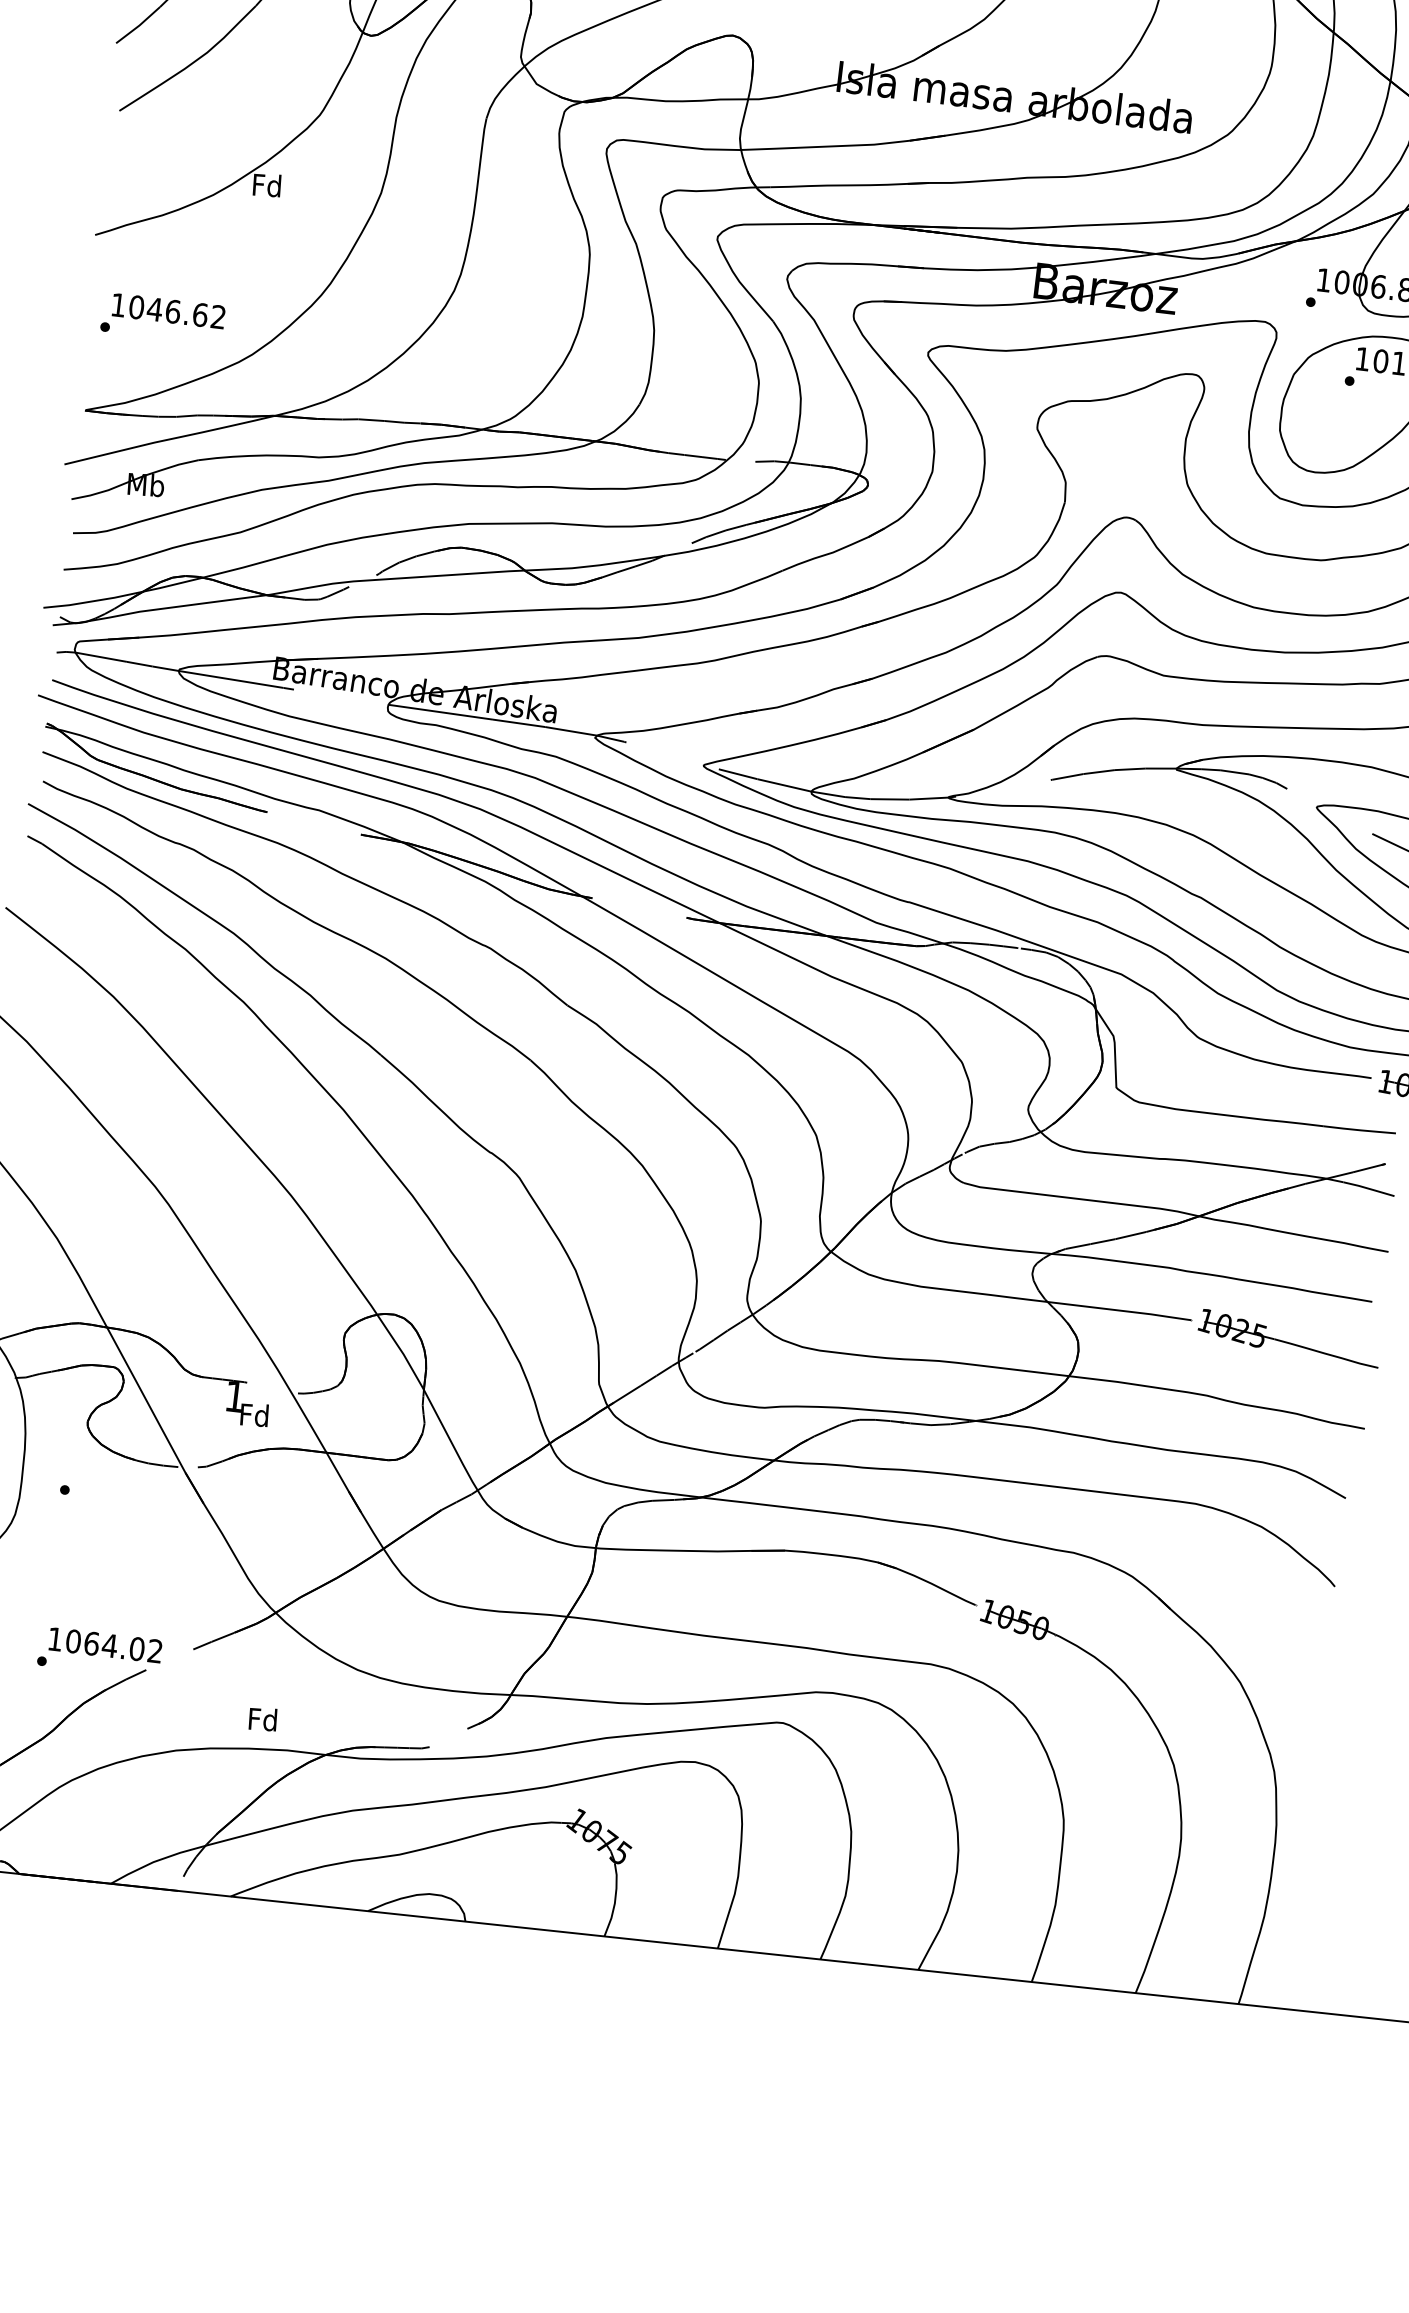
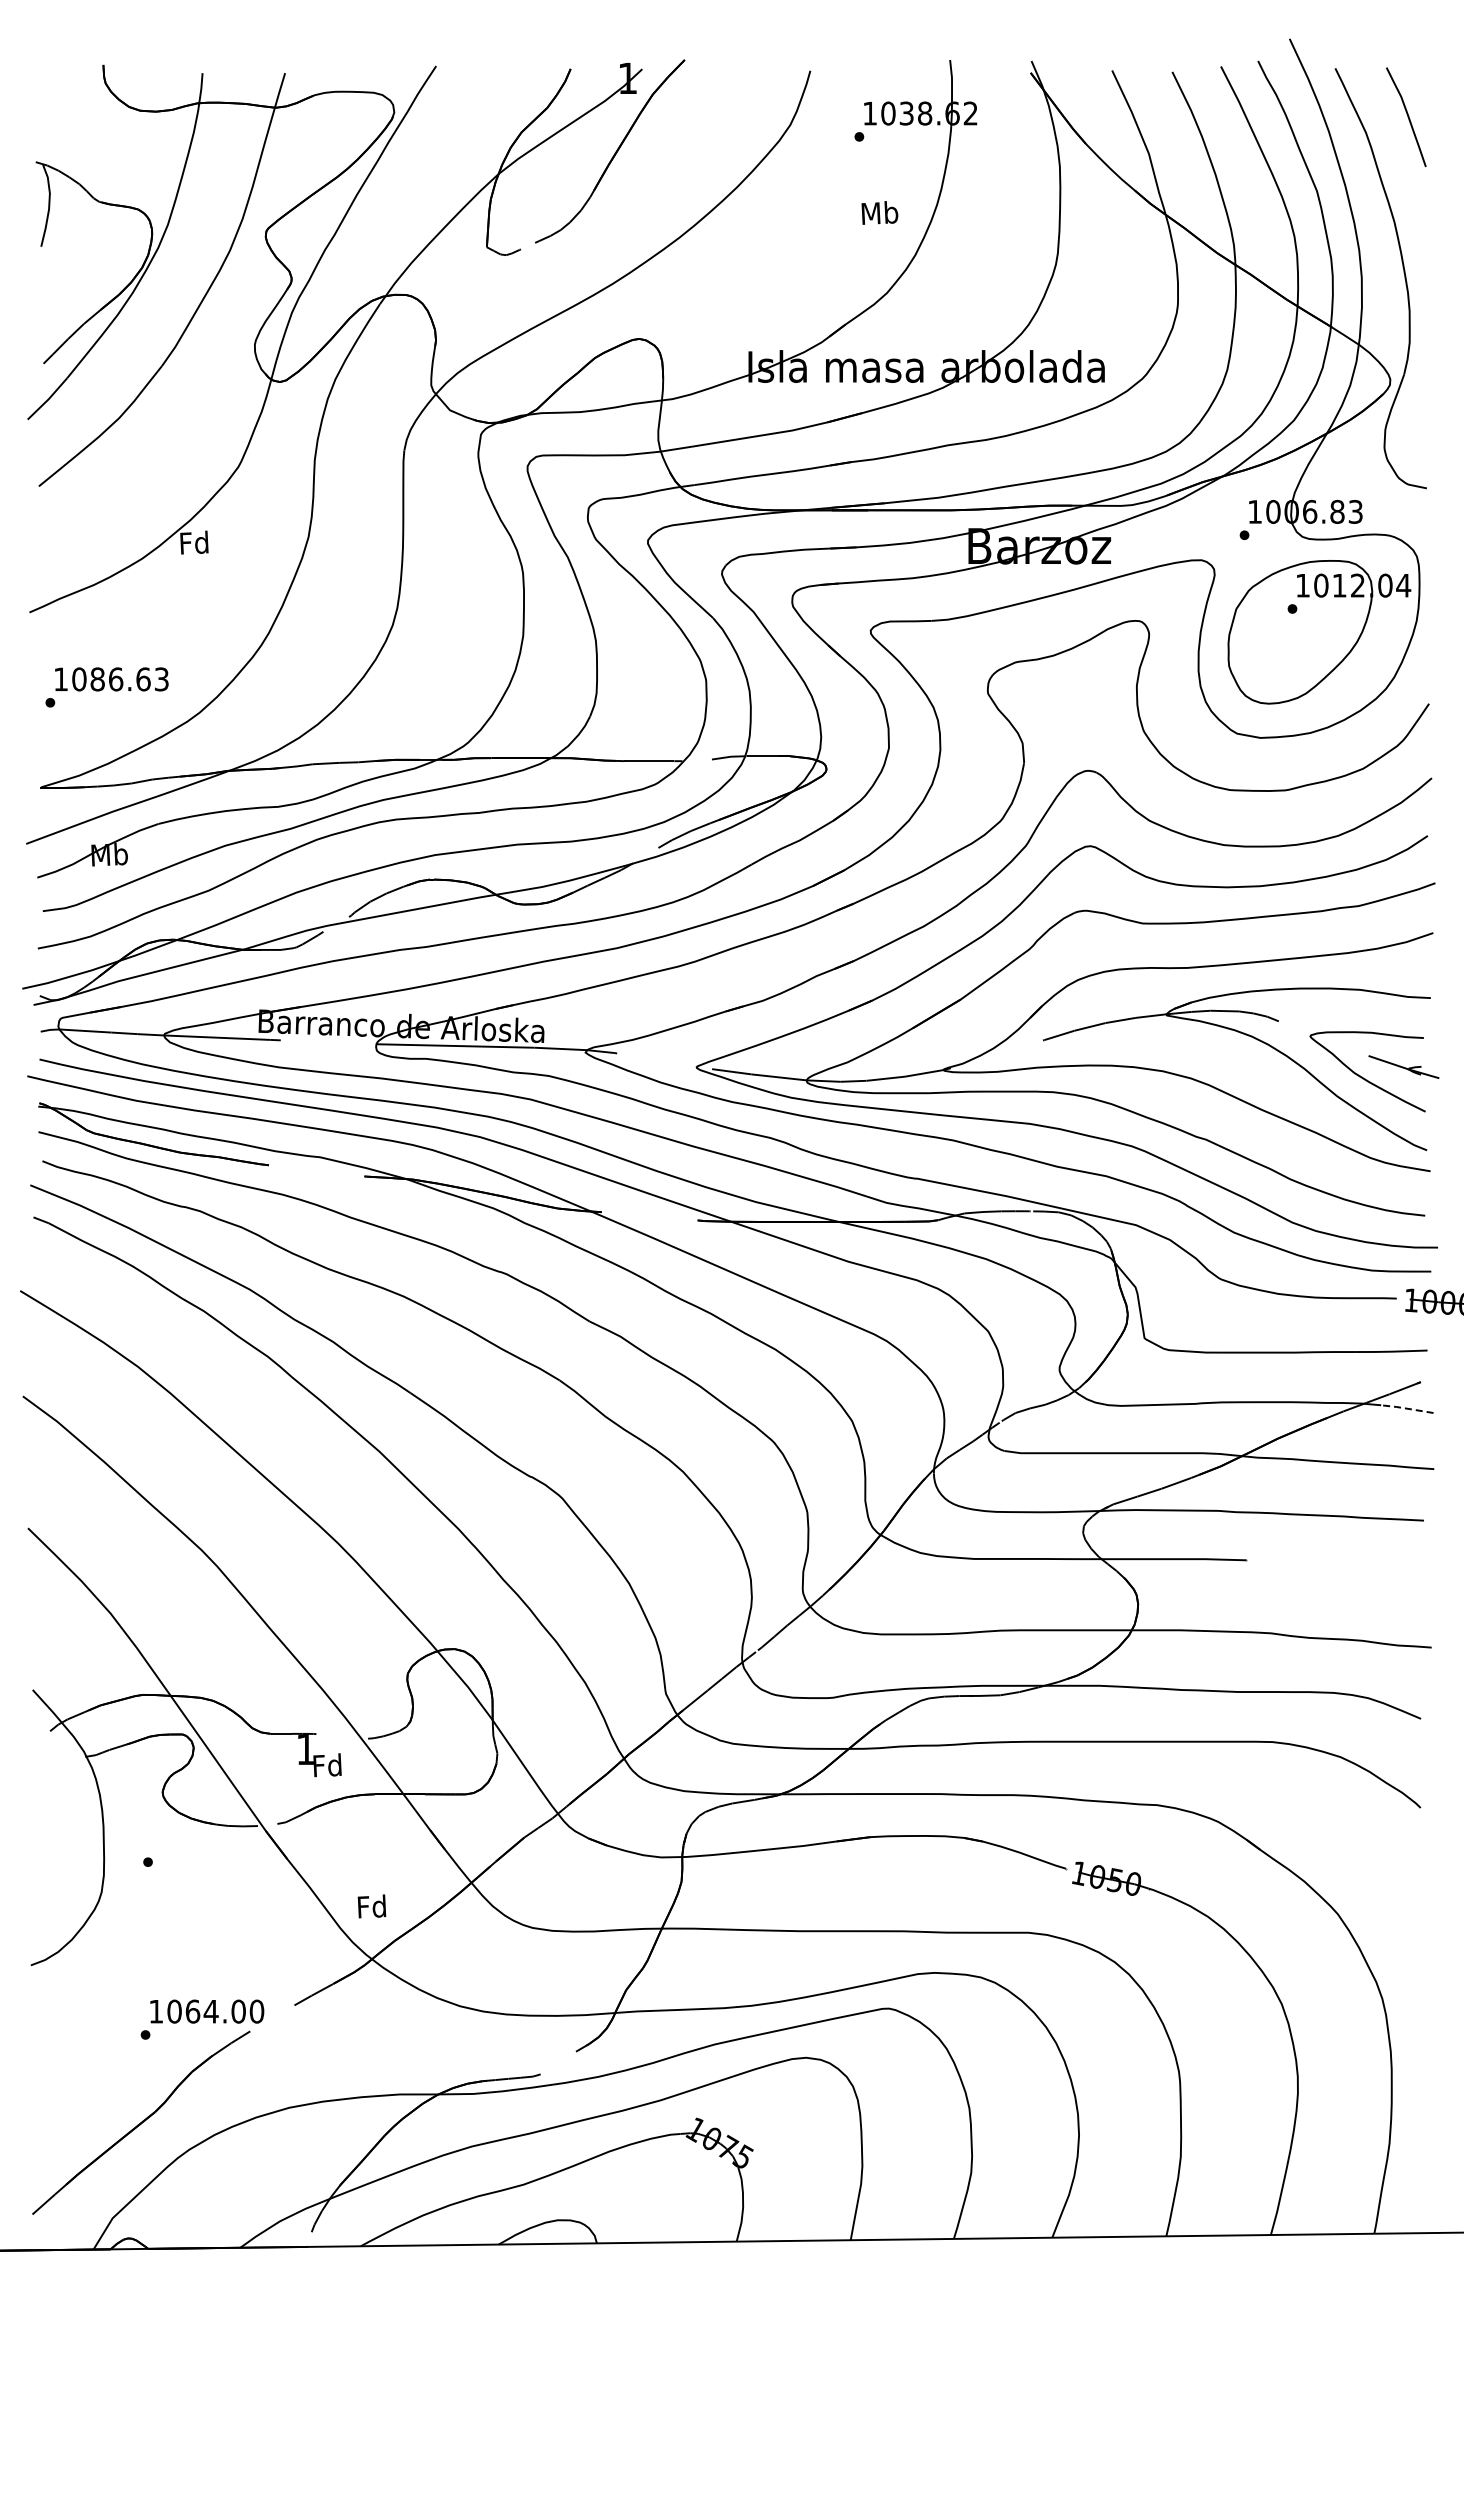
text: (186, 313) -> (129, 679), 1046.62 -> 1086.63
line: (1369, 1188) -> (1407, 1408), solid -> dashed
part: (1288, 1338) -> (1345, 1566), removed
text: (154, 1651) -> (256, 2011), 1064.02 -> 1064.00
text: (262, 1719) -> (371, 1906), moved

